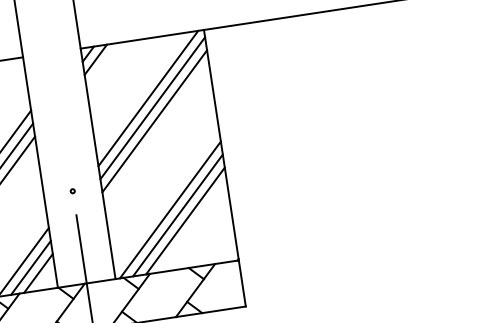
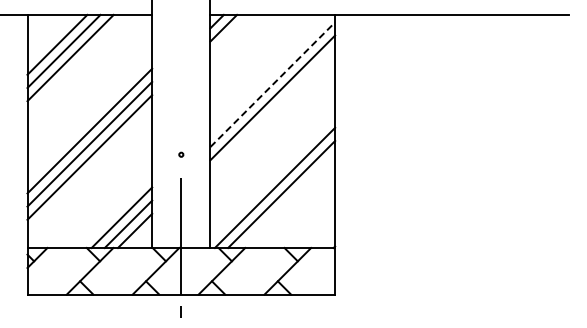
line: (147, 97) -> (269, 73), removed
line: (153, 107) -> (273, 84), solid -> dashed
line: (185, 221) -> (288, 201), removed

